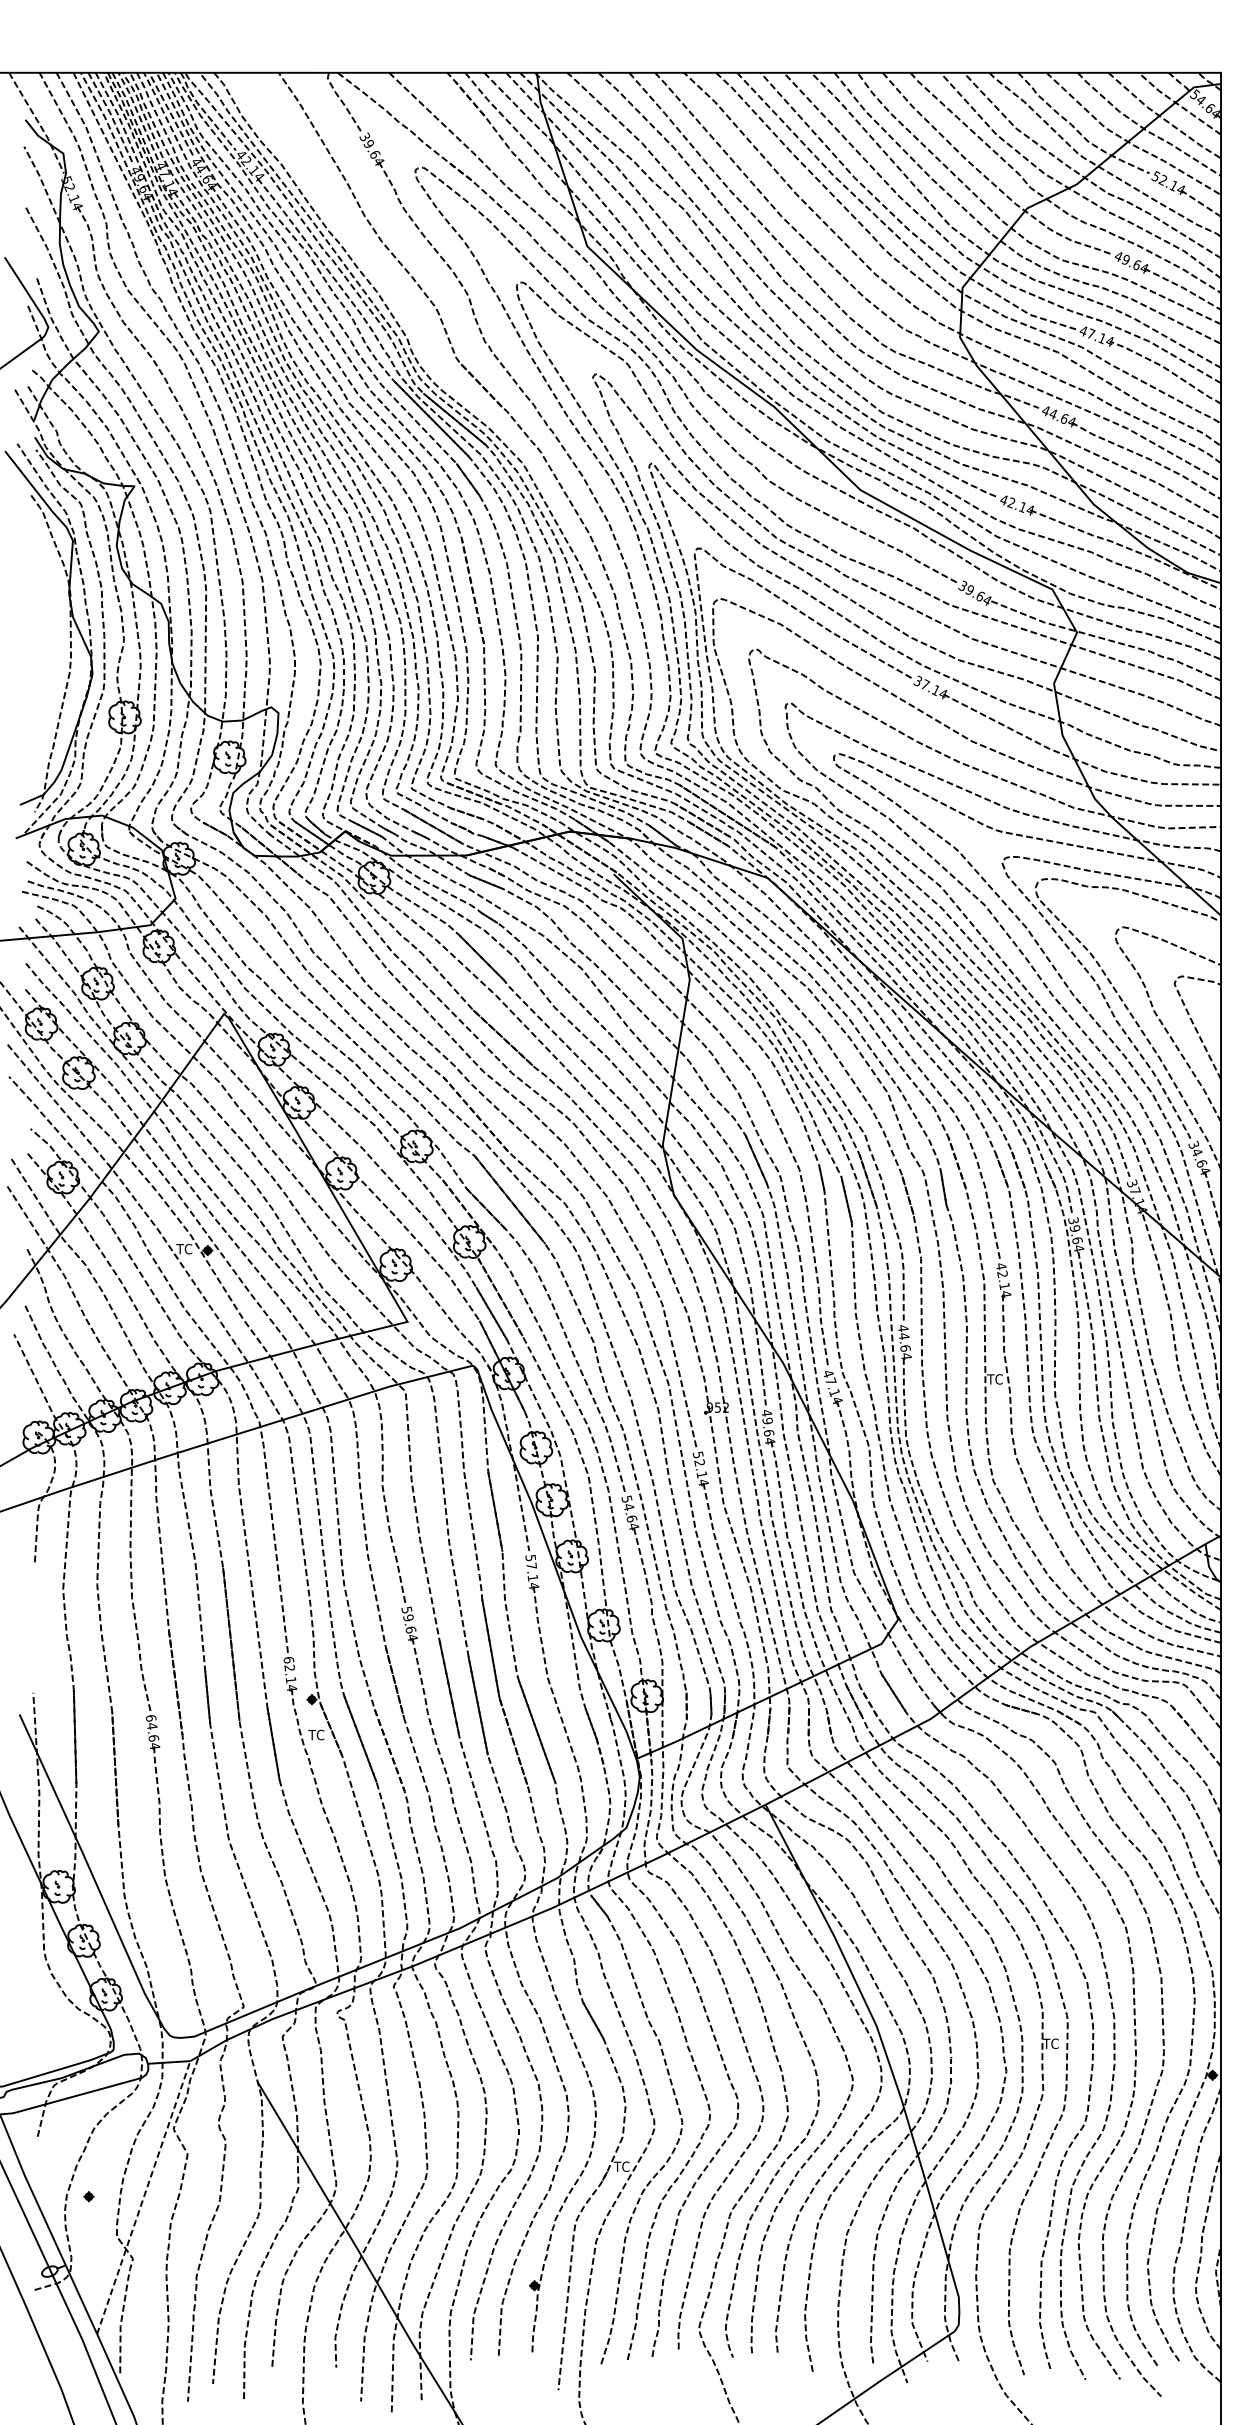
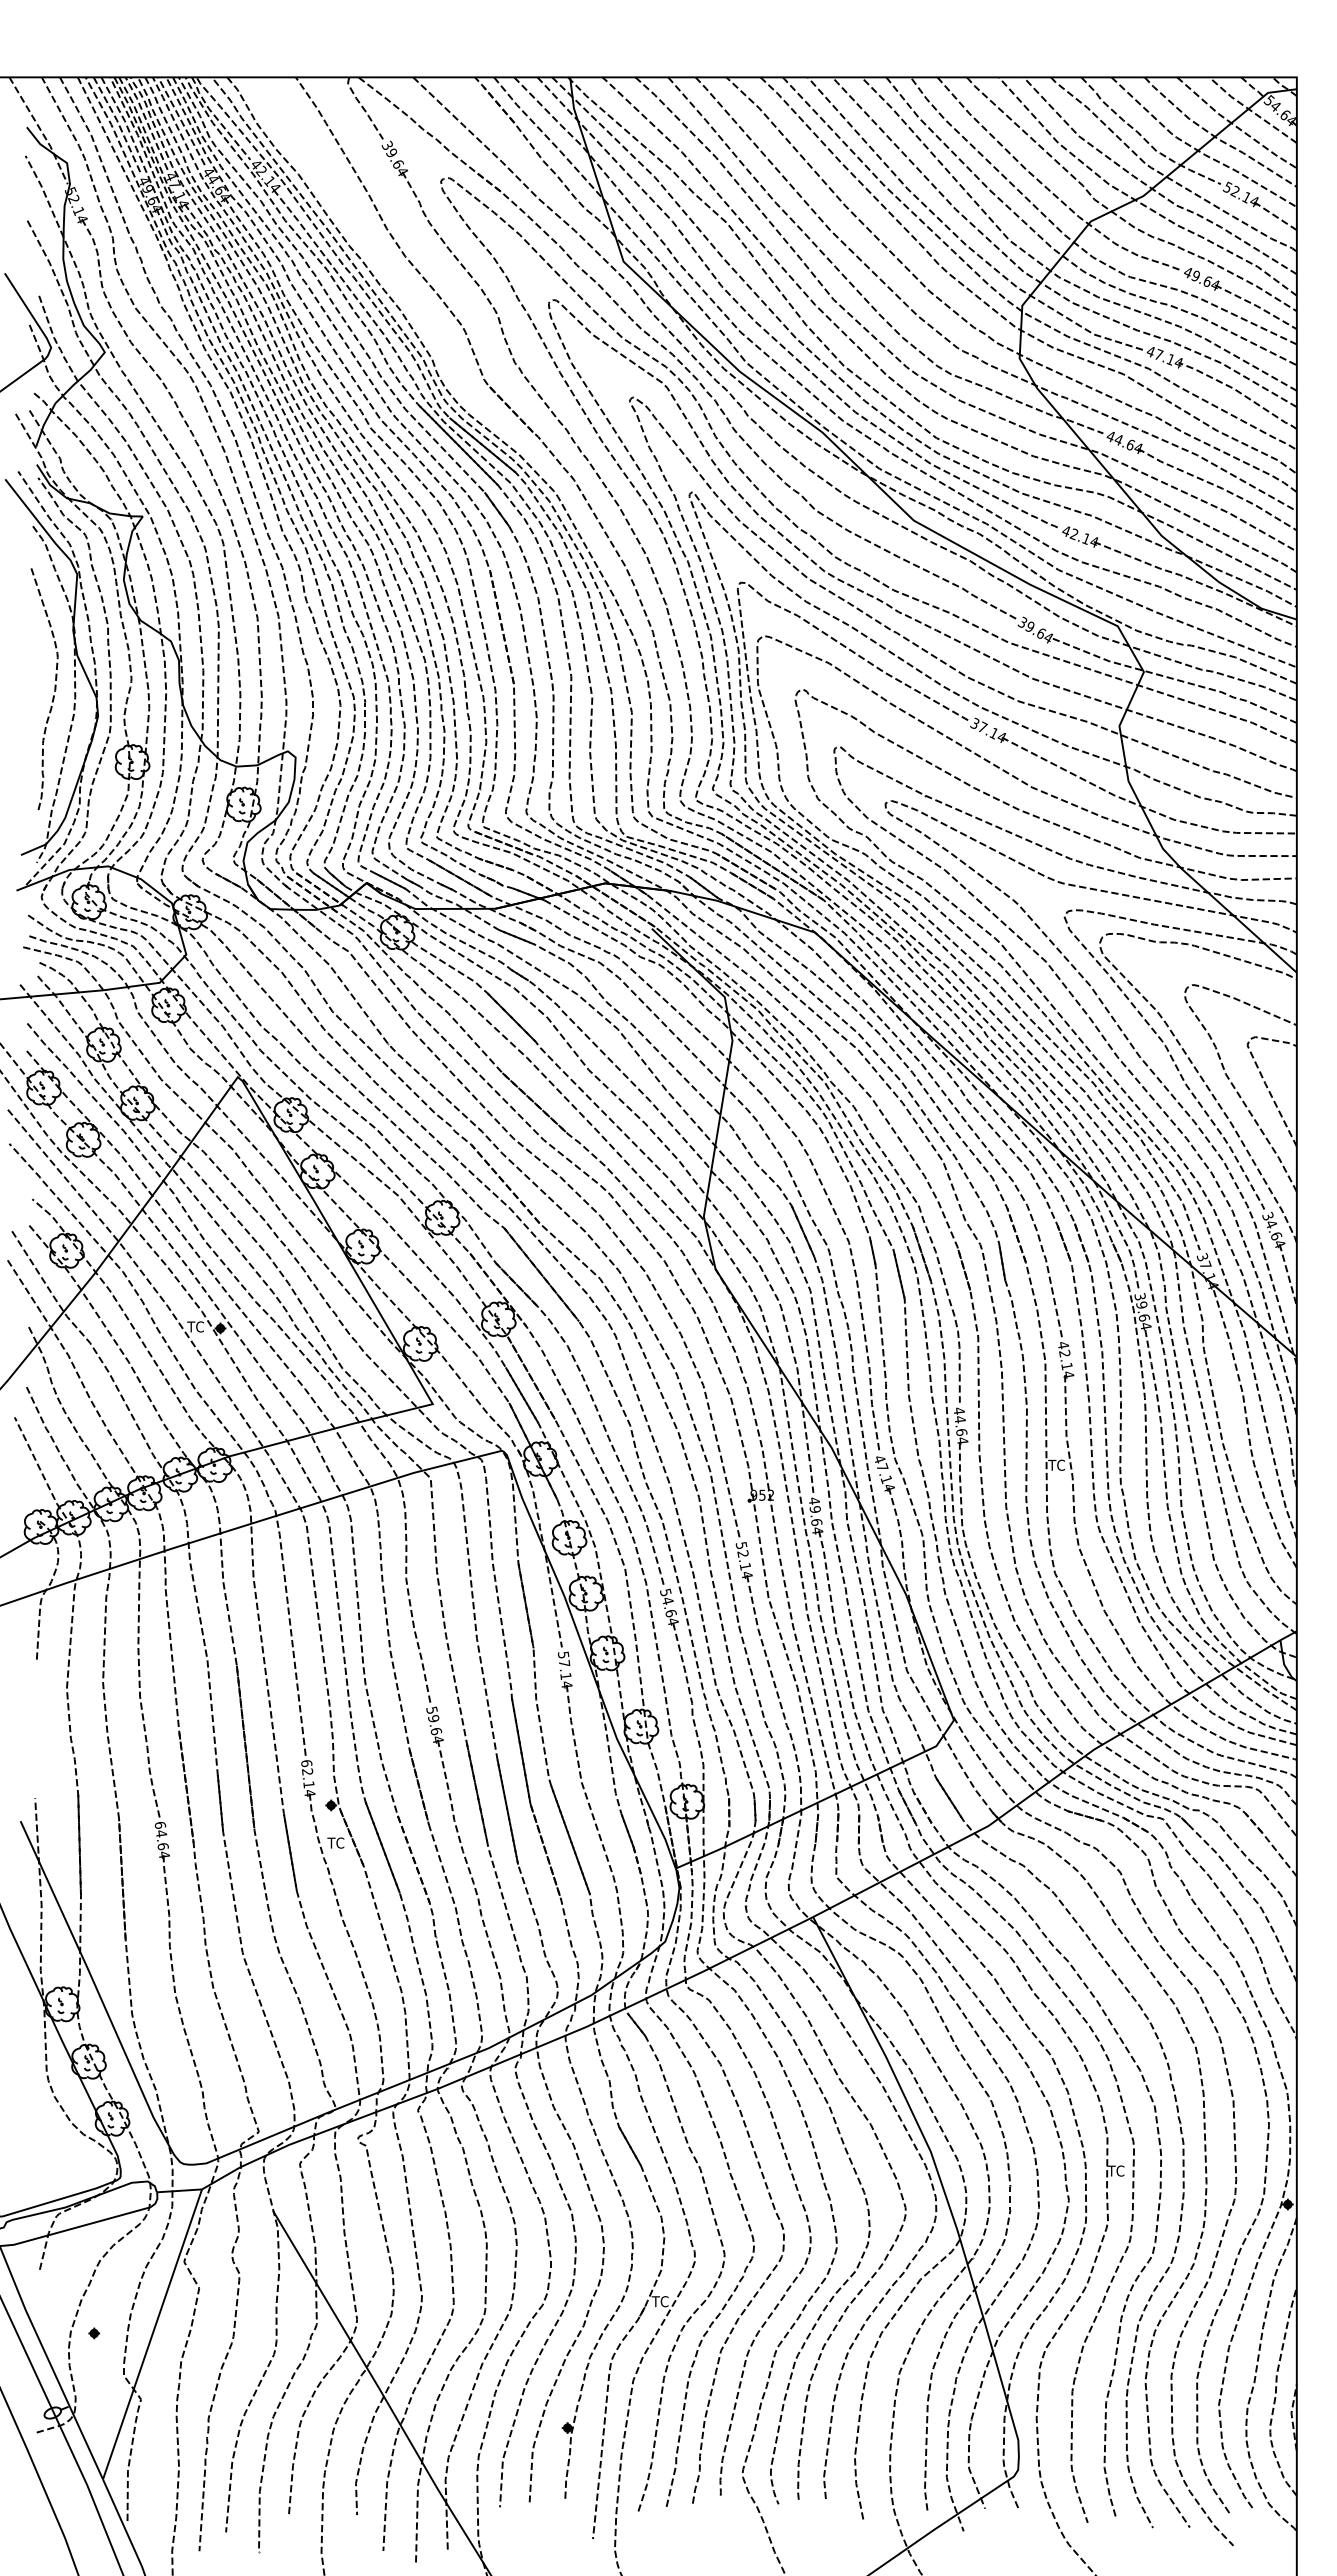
curve: (51, 649) -> (54, 689), added
line: (143, 2196) -> (152, 2333), dashed -> solid

